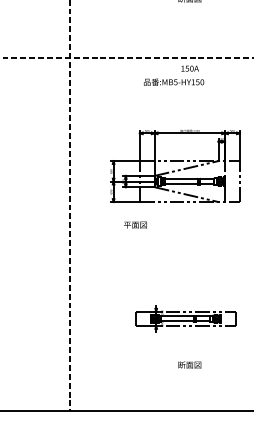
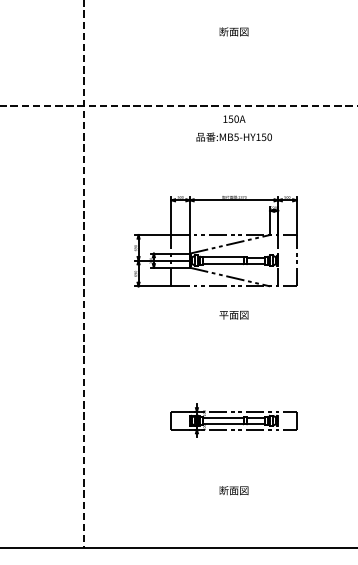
text: (173, 81) -> (233, 136), moved
text: (135, 224) -> (233, 314), moved
part: (185, 318) -> (233, 420), moved

